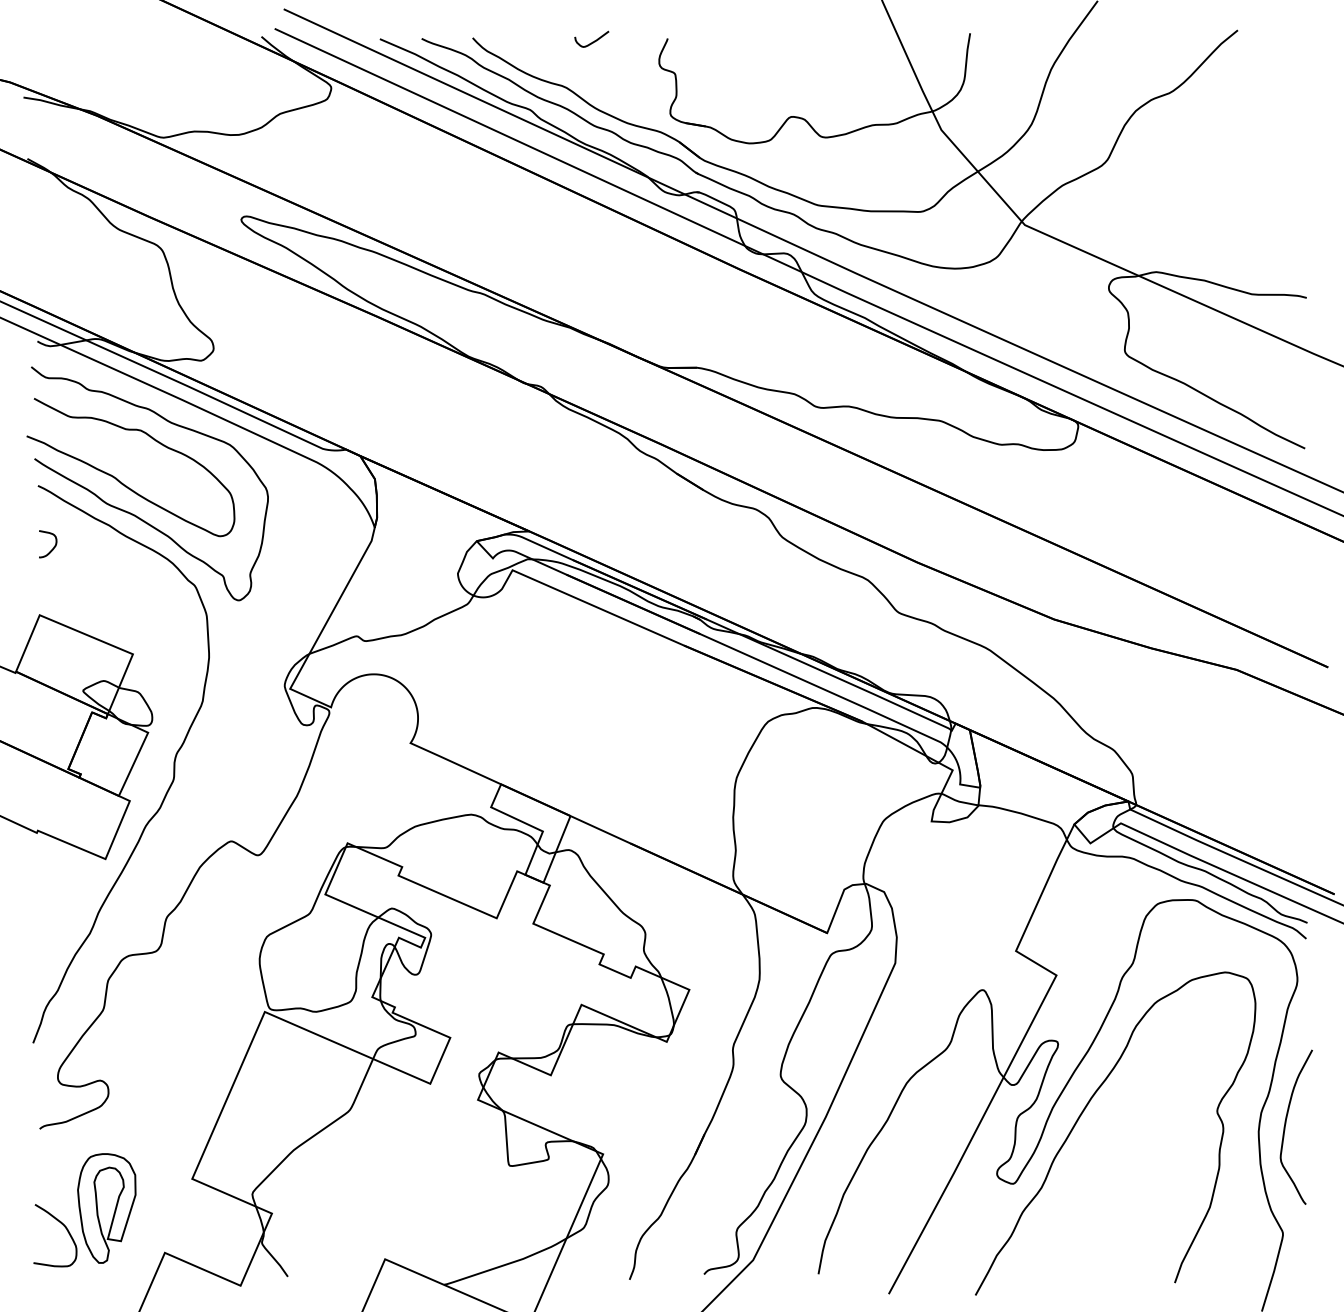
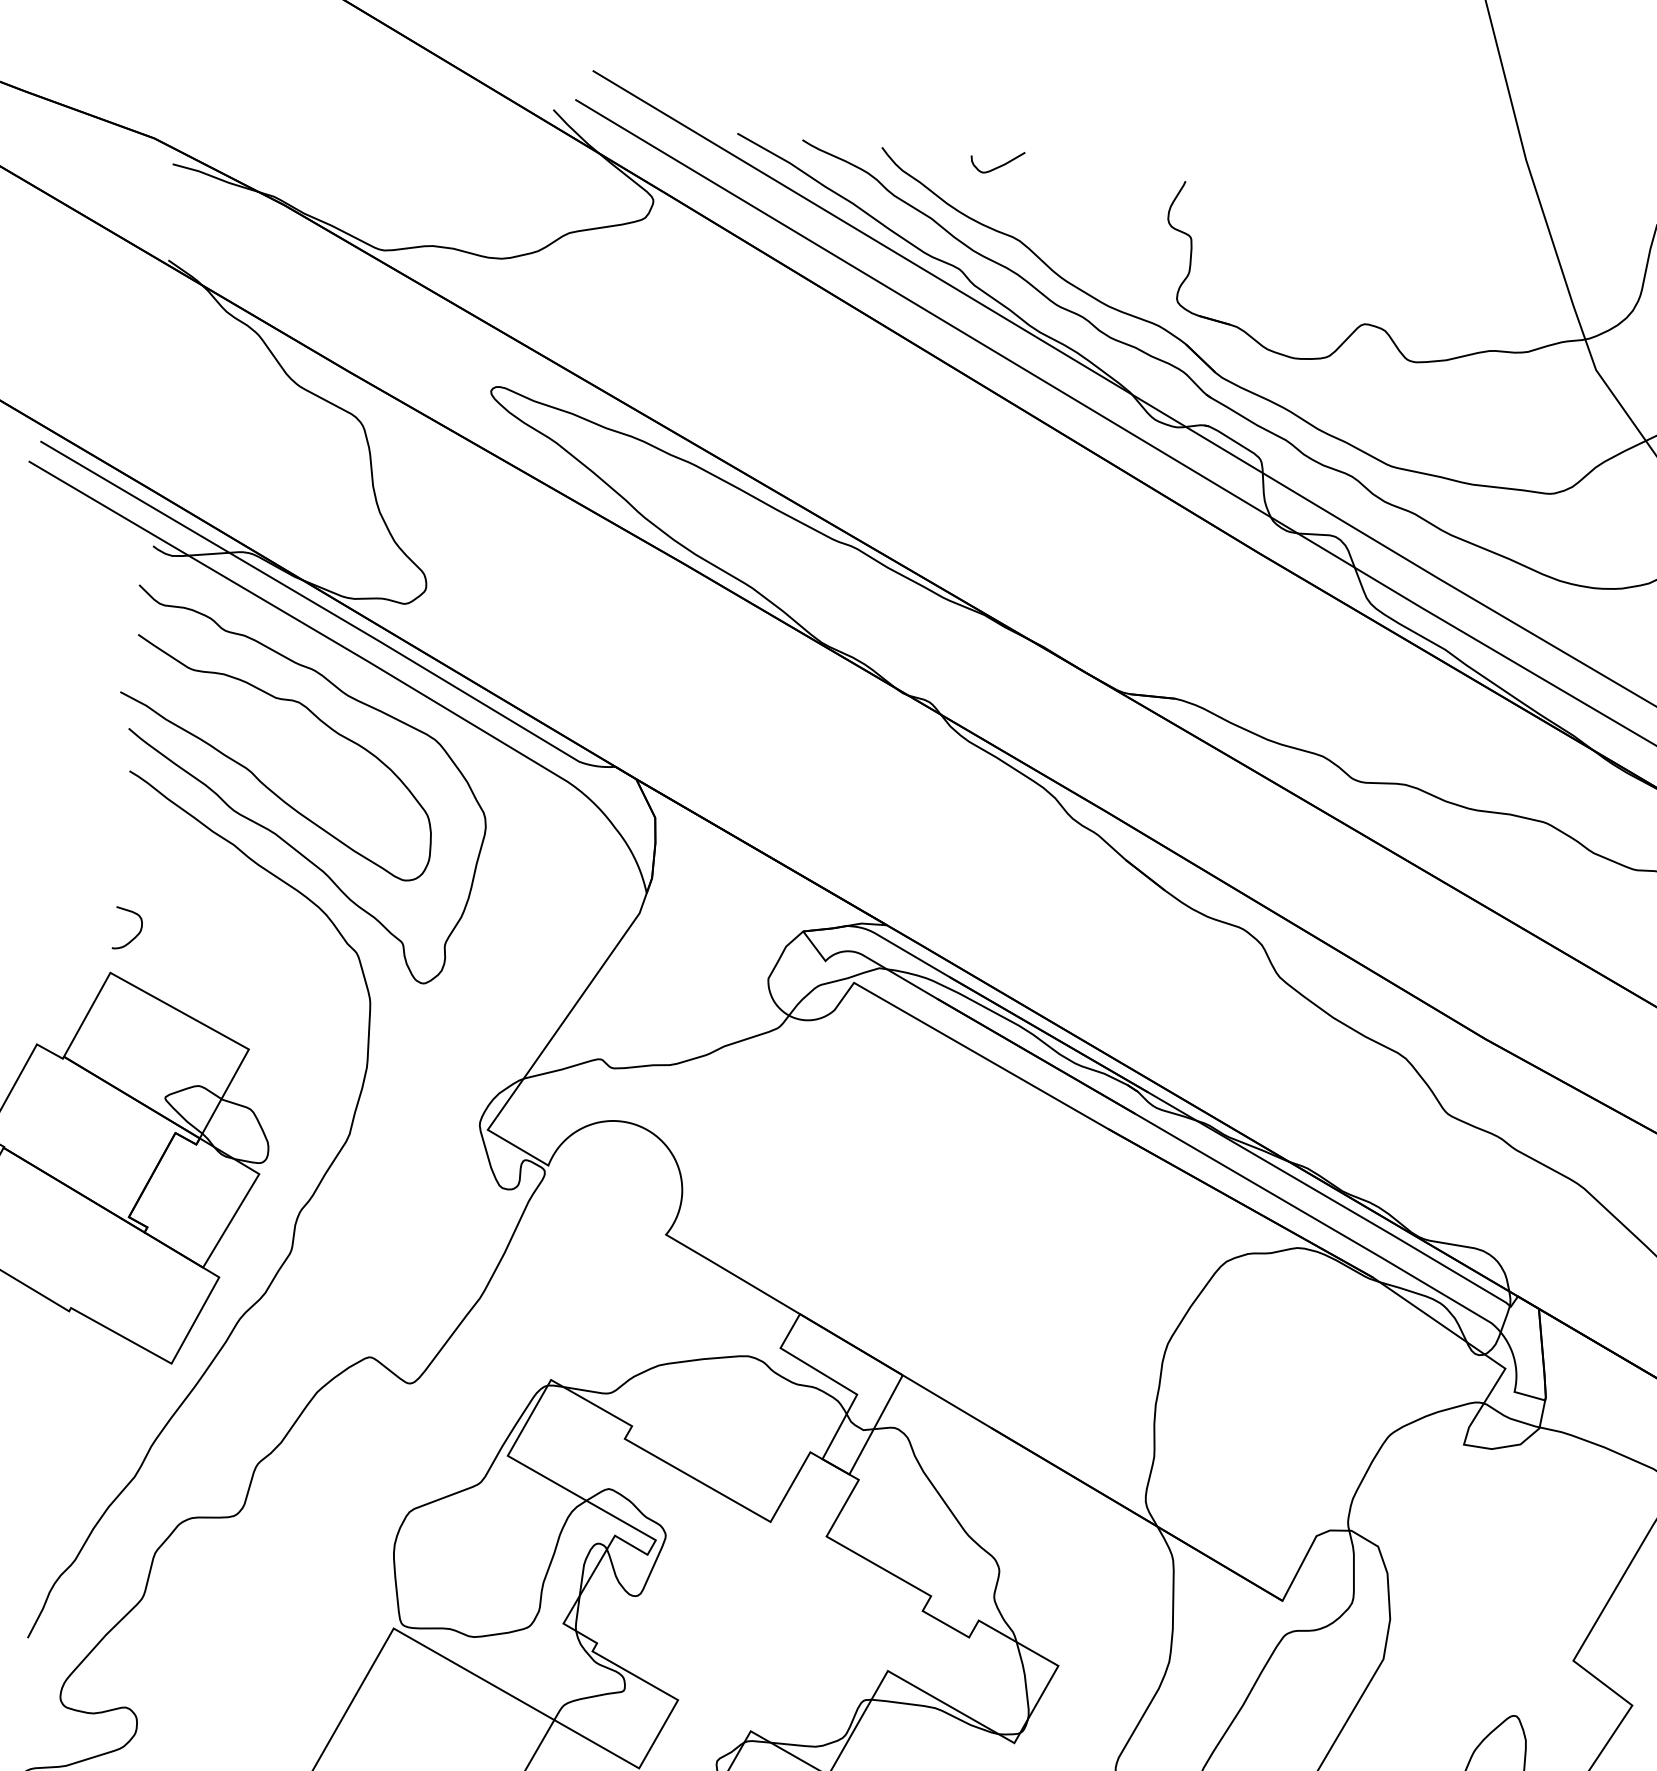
curve: (592, 41) -> (997, 165), moved
curve: (53, 546) -> (136, 933), moved

